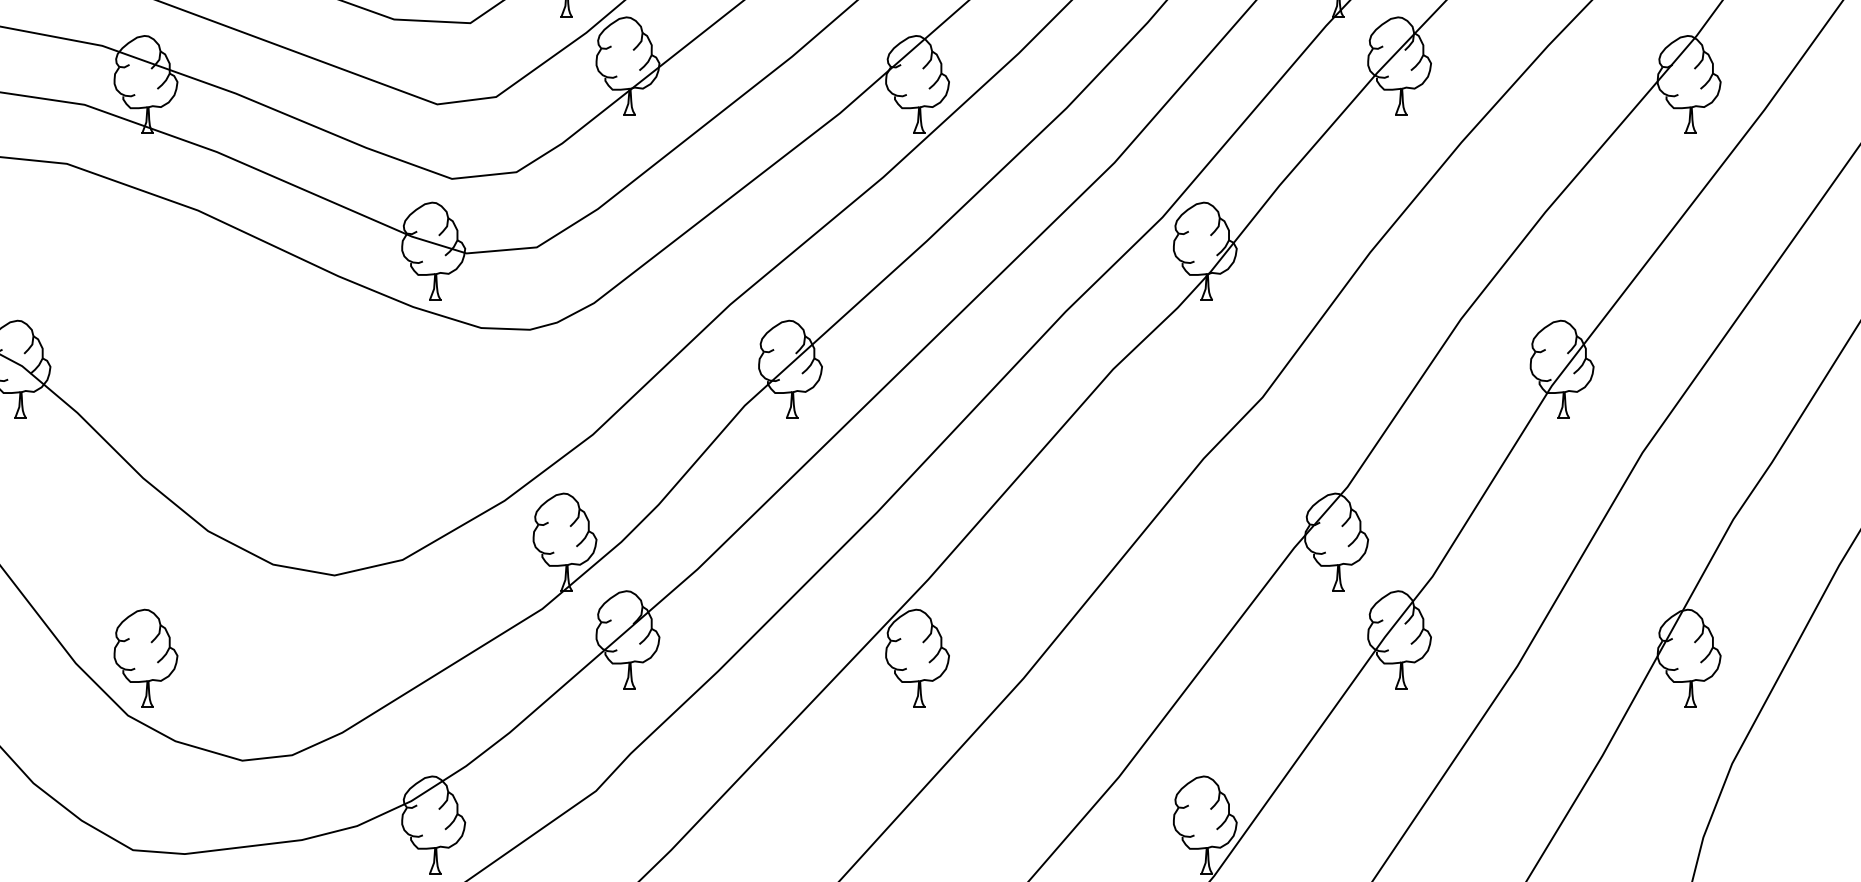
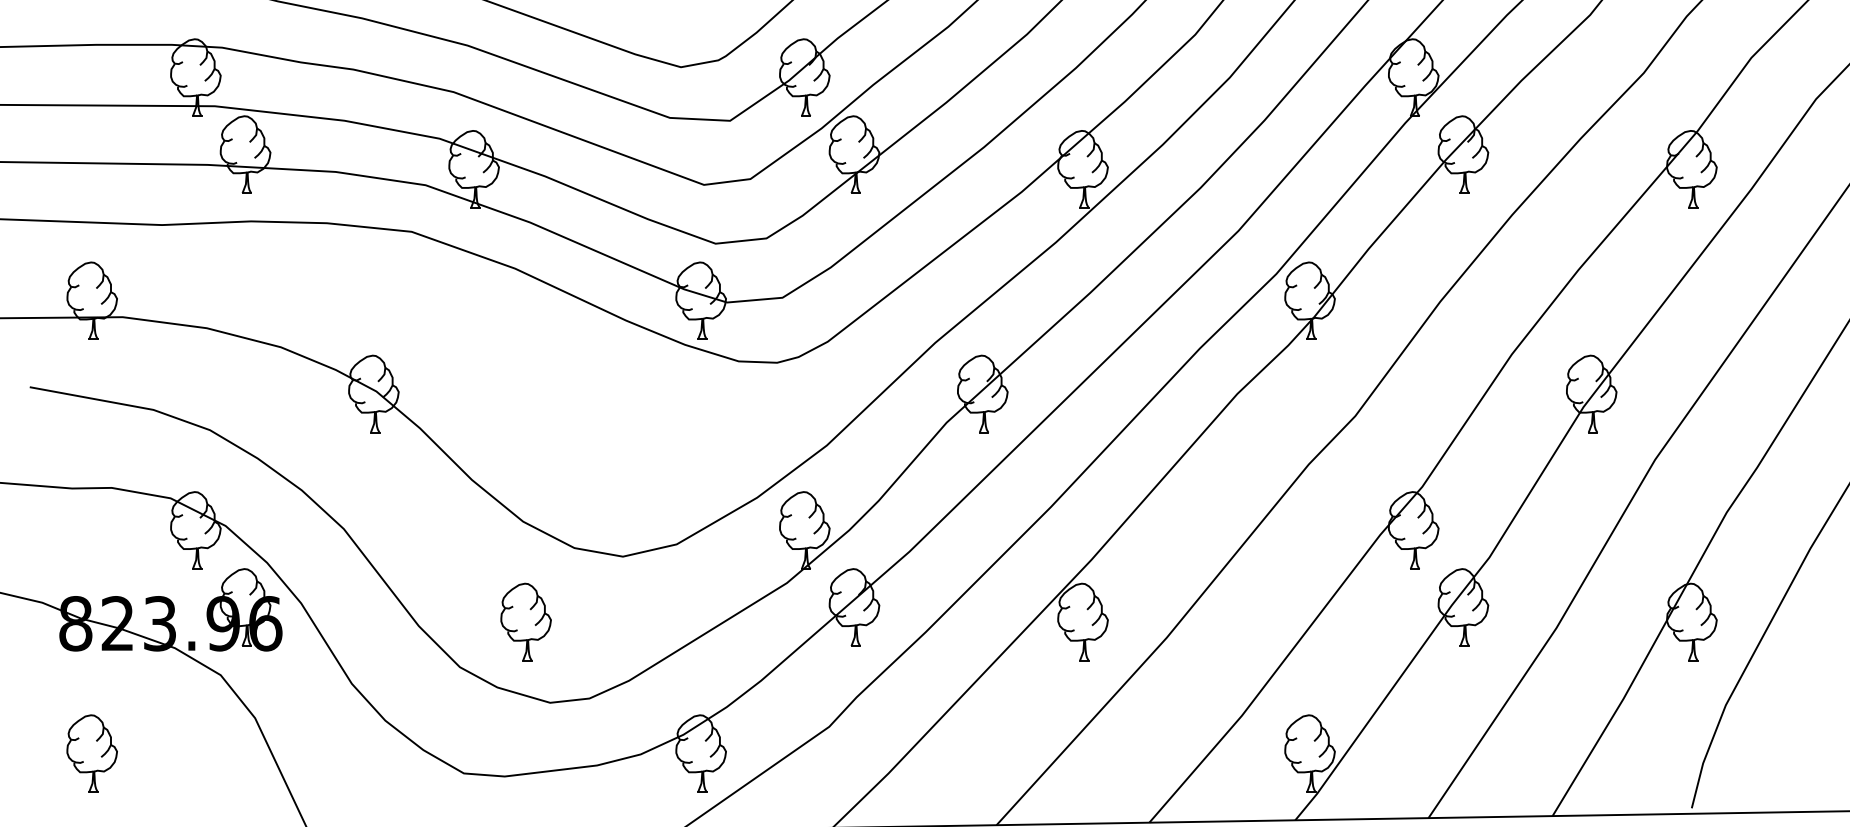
part: (145, 657) -> (525, 621), moved

